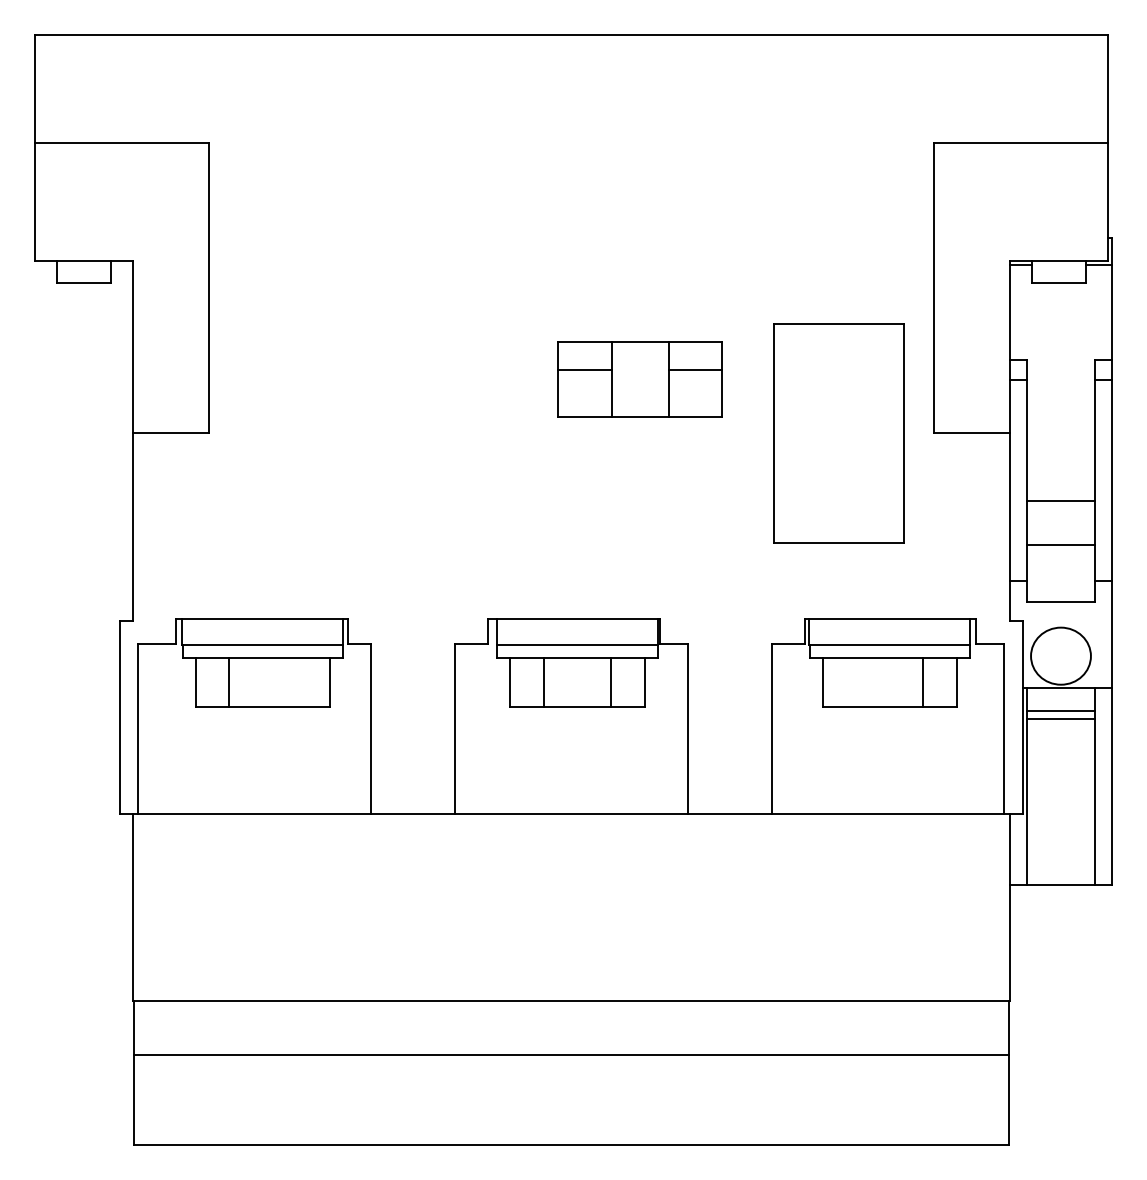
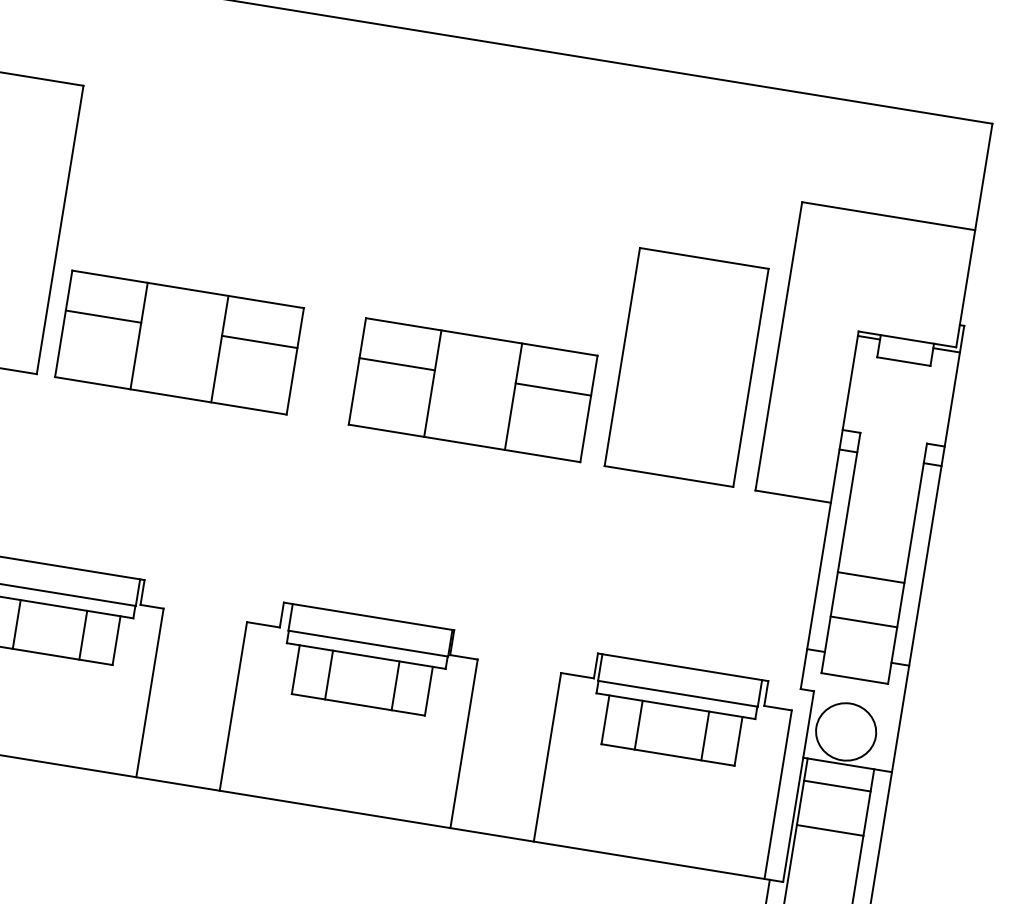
part: (343, 379) -> (178, 342), added
part: (639, 379) -> (472, 389), size x1.43
part: (838, 433) -> (685, 367), moved
line: (296, 682) -> (83, 635), added
line: (856, 682) -> (639, 725), added
line: (1060, 719) -> (829, 830), moved

